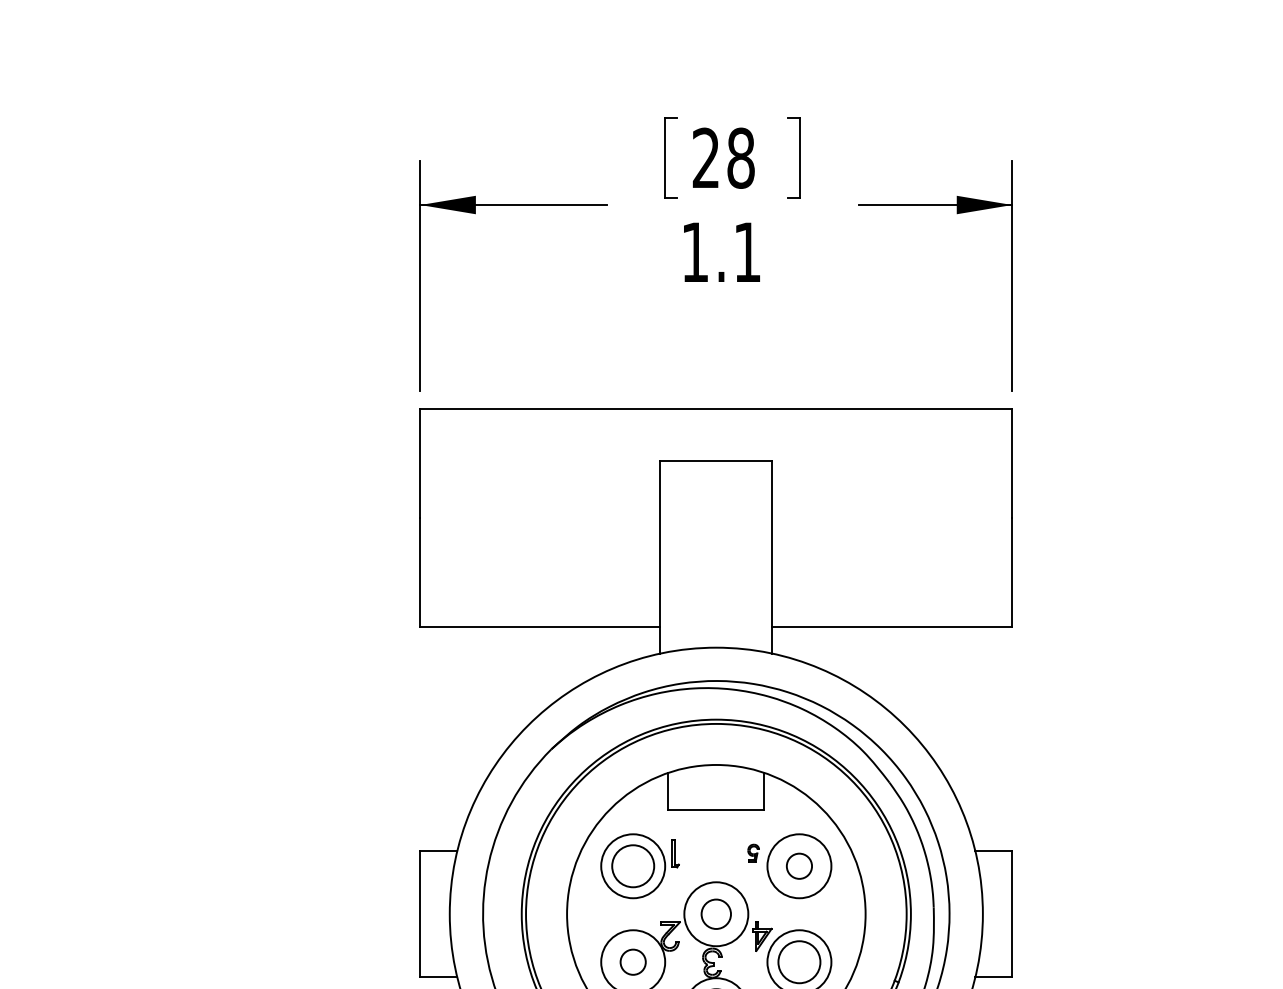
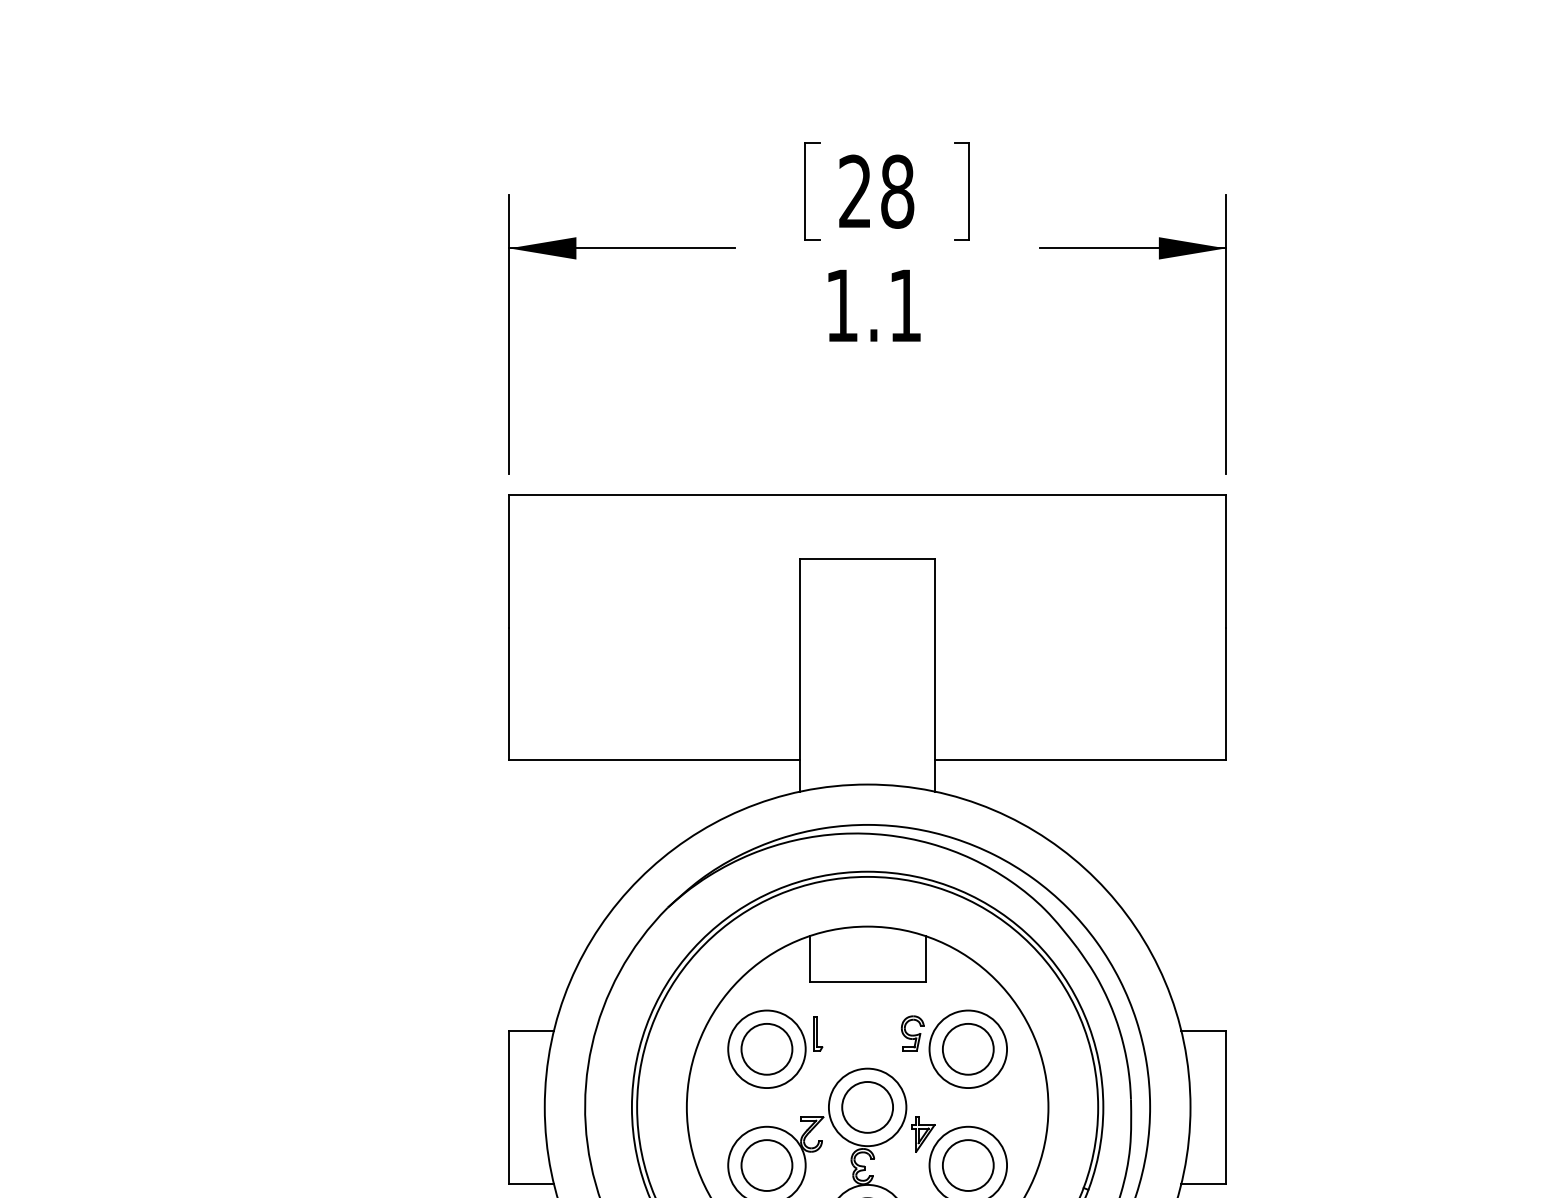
part: (753, 853) -> (912, 1033), size x1.67
circle: (798, 865) -> (967, 1048), size x1.67
circle: (716, 914) -> (867, 1107), size x1.43
circle: (632, 962) -> (766, 1165), size x1.67

